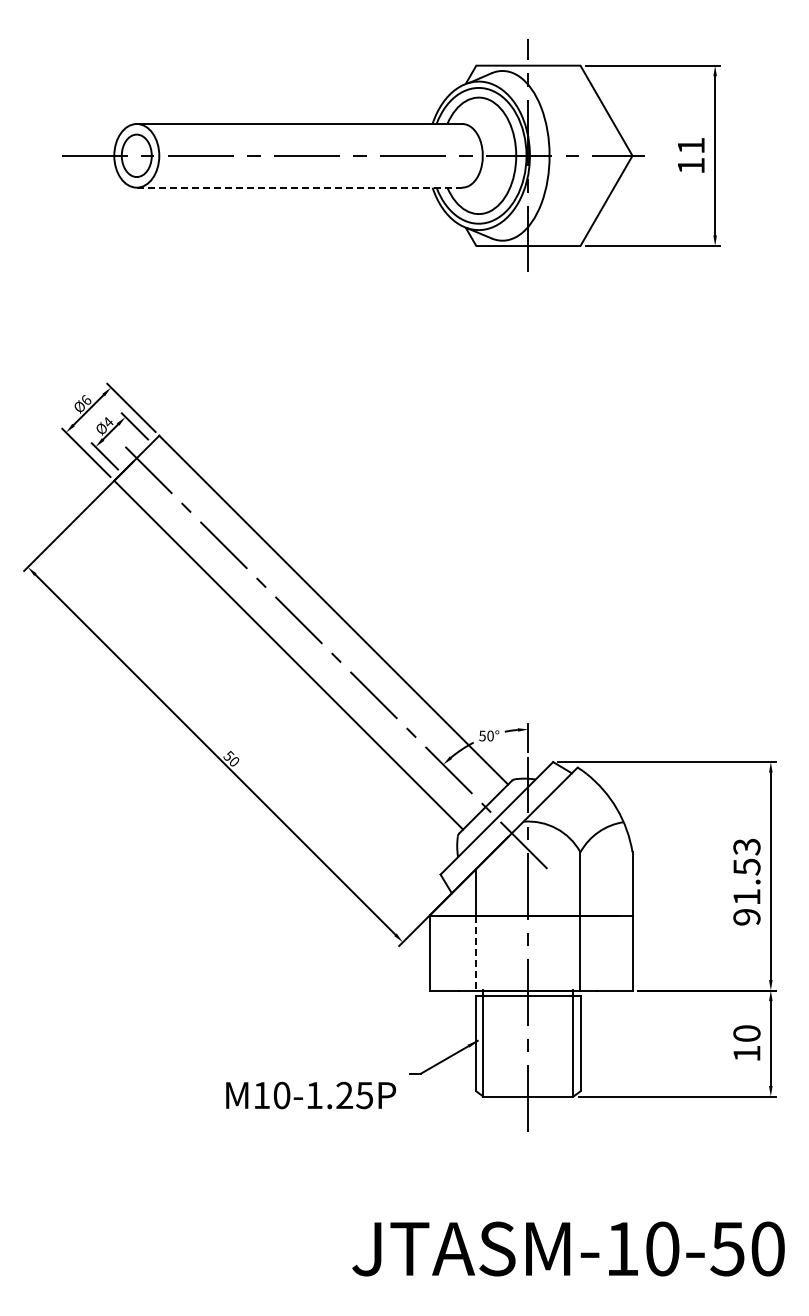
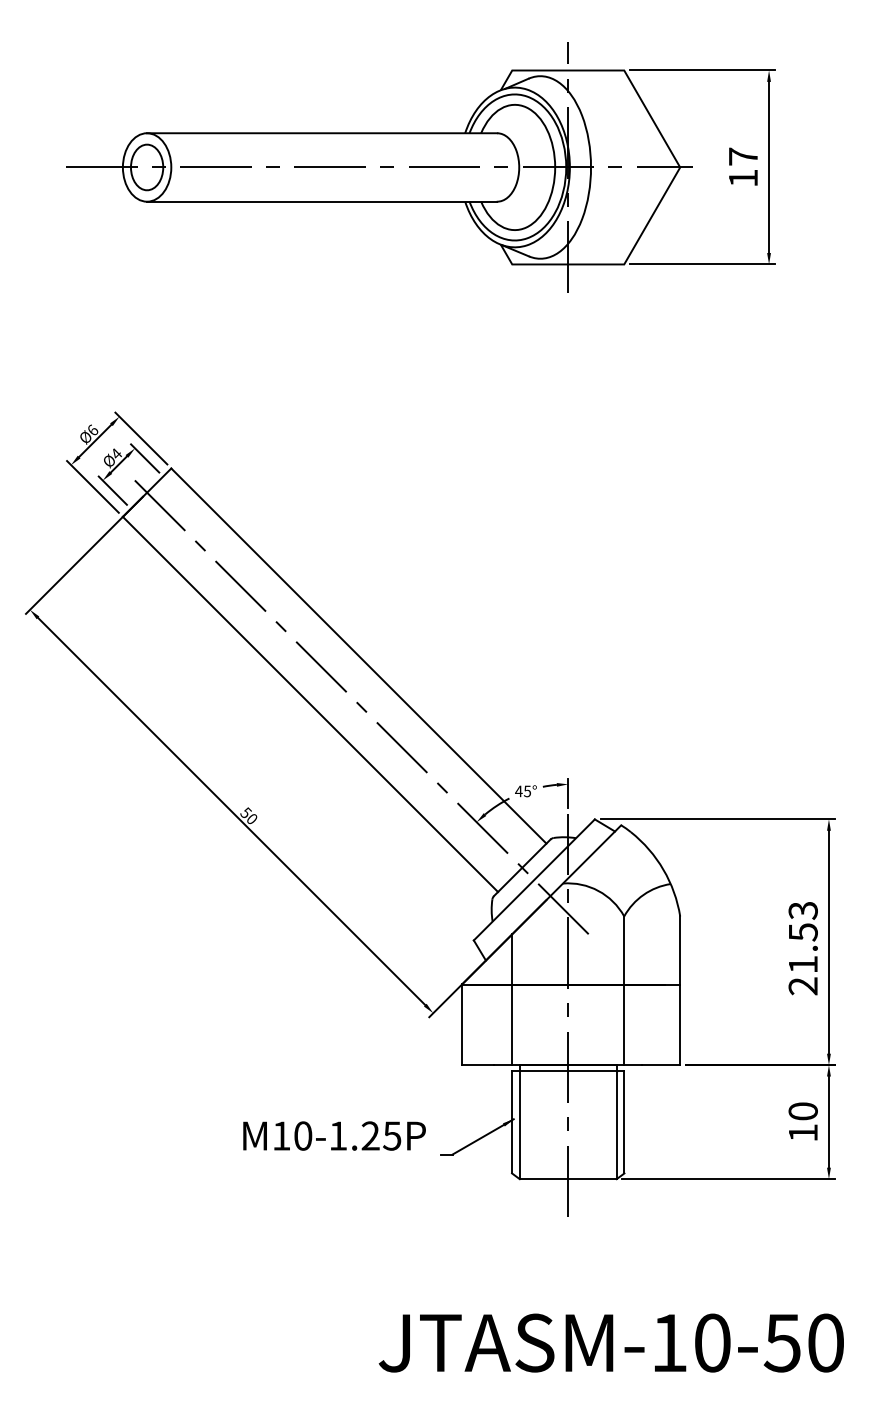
text: (691, 145) -> (743, 156), 11 -> 17
line: (299, 187) -> (322, 201), dashed -> solid
text: (486, 735) -> (523, 790), 50° -> 45°
text: (746, 917) -> (802, 986), 91.53 -> 21.53
line: (476, 953) -> (512, 1025), dashed -> solid
text: (310, 1095) -> (333, 1136), moved

